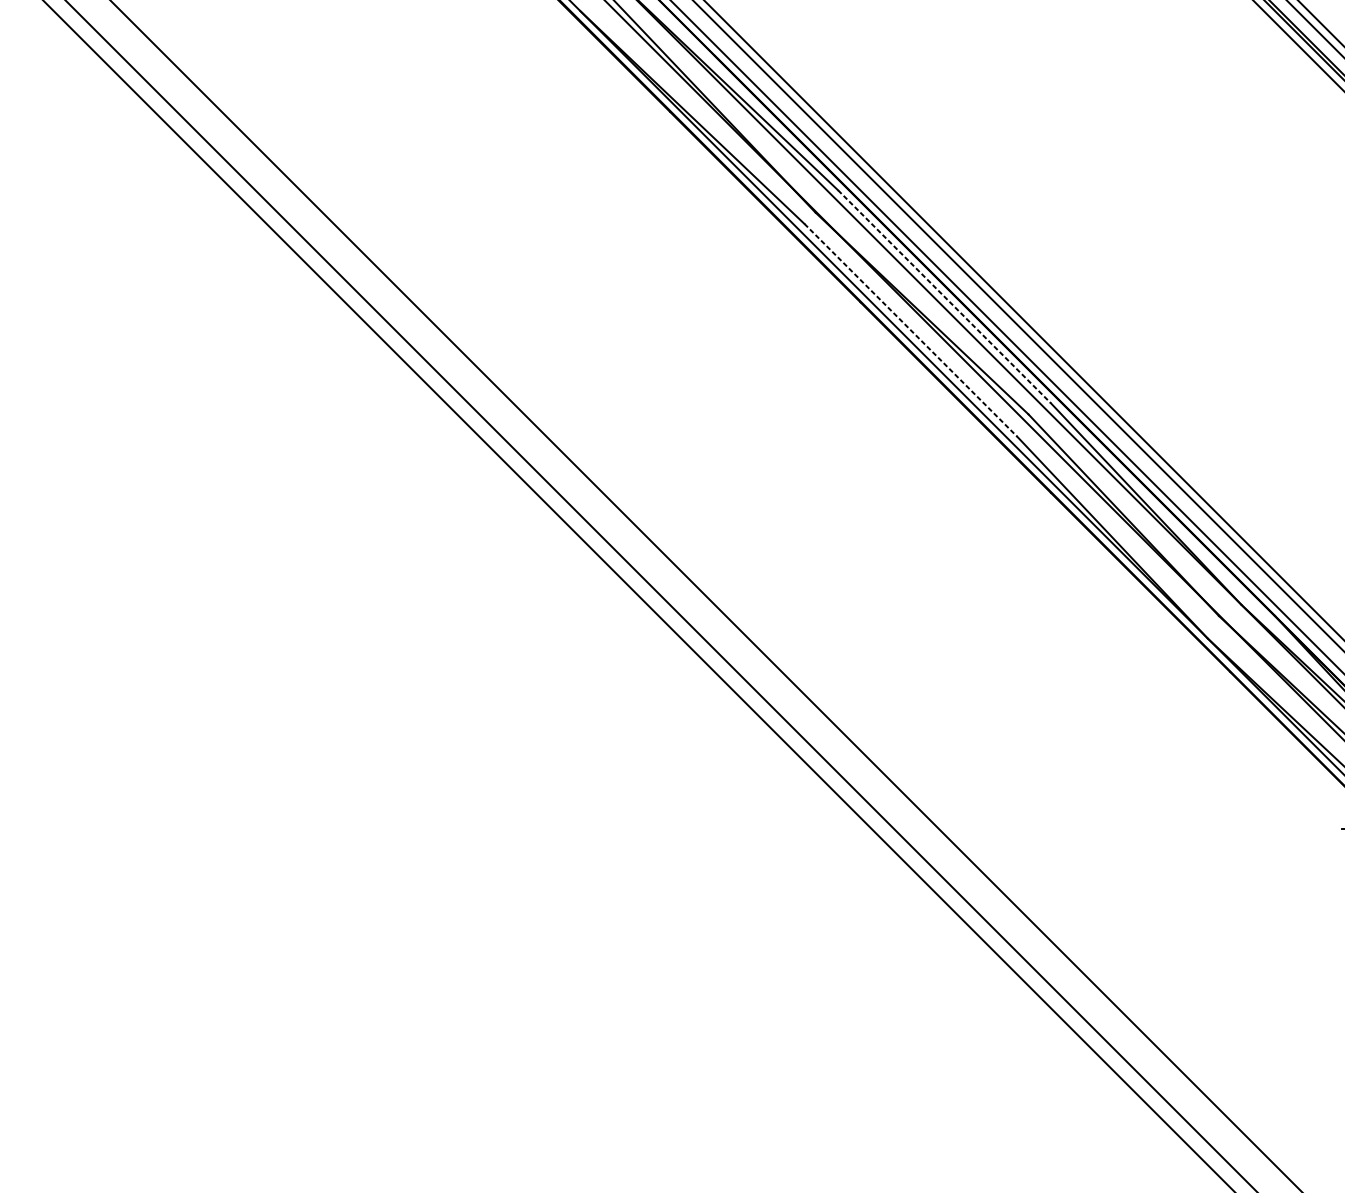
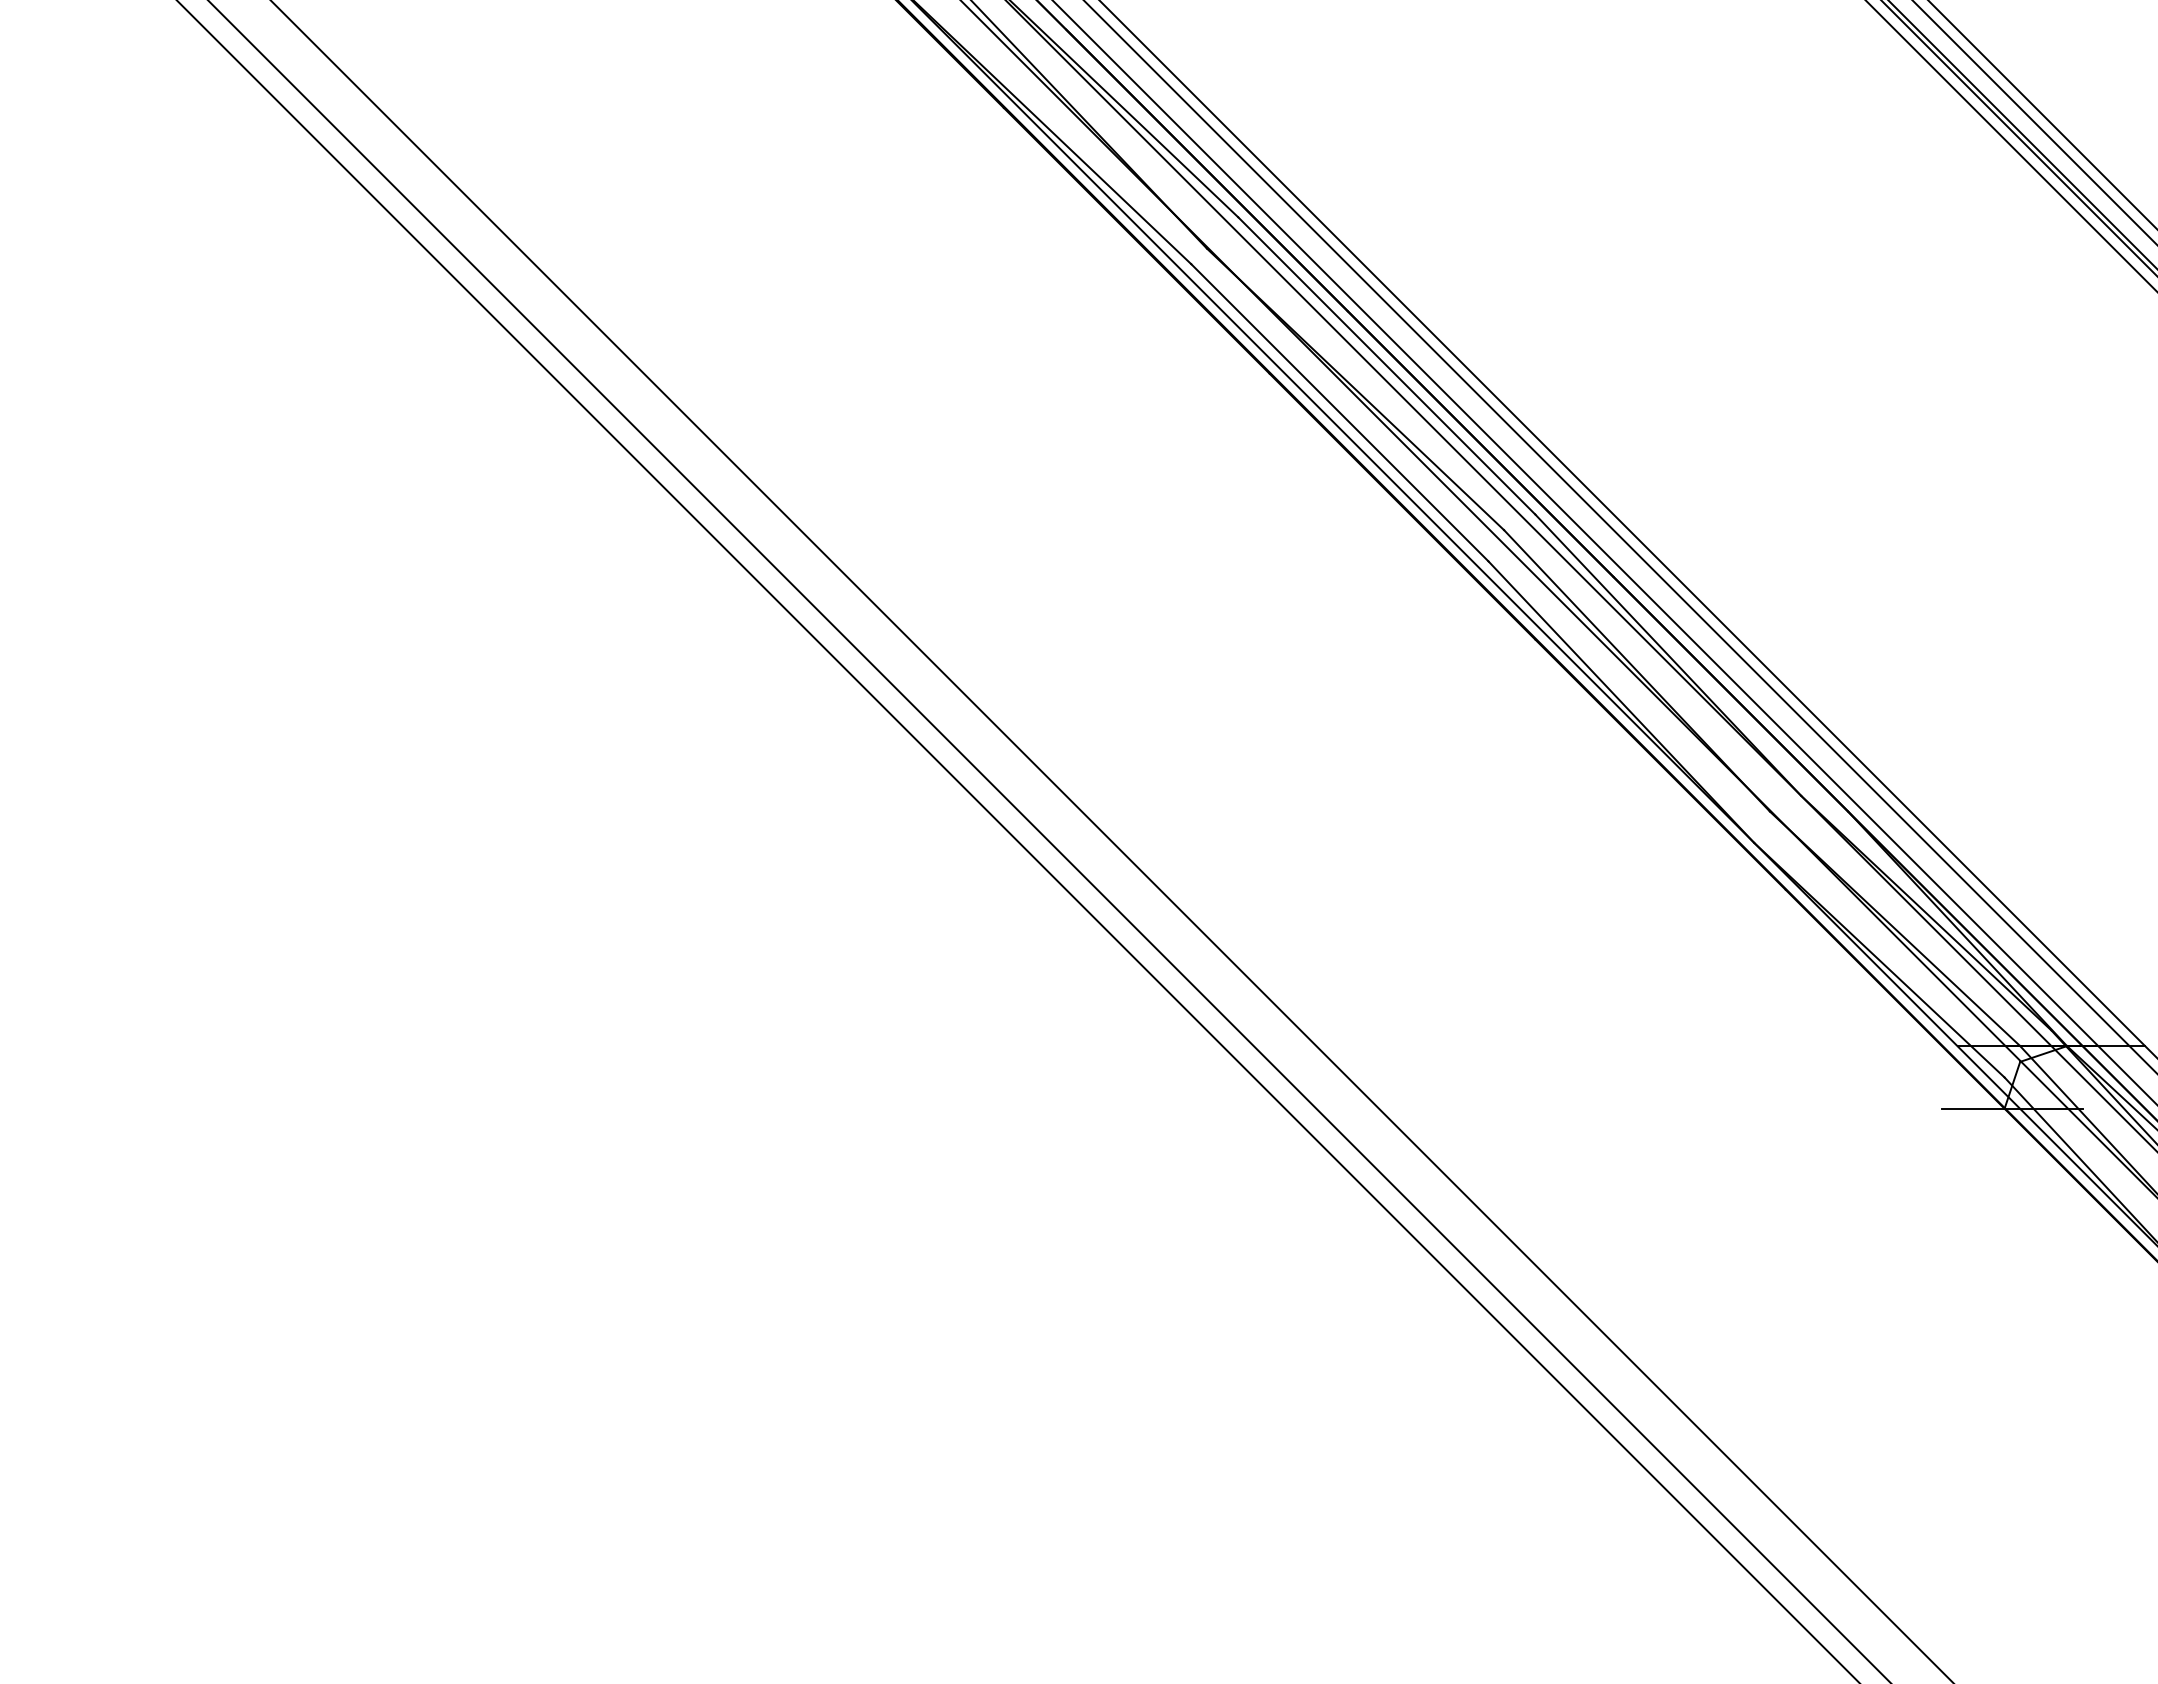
line: (944, 297) -> (1387, 366), dashed -> solid
line: (911, 330) -> (1340, 413), dashed -> solid

